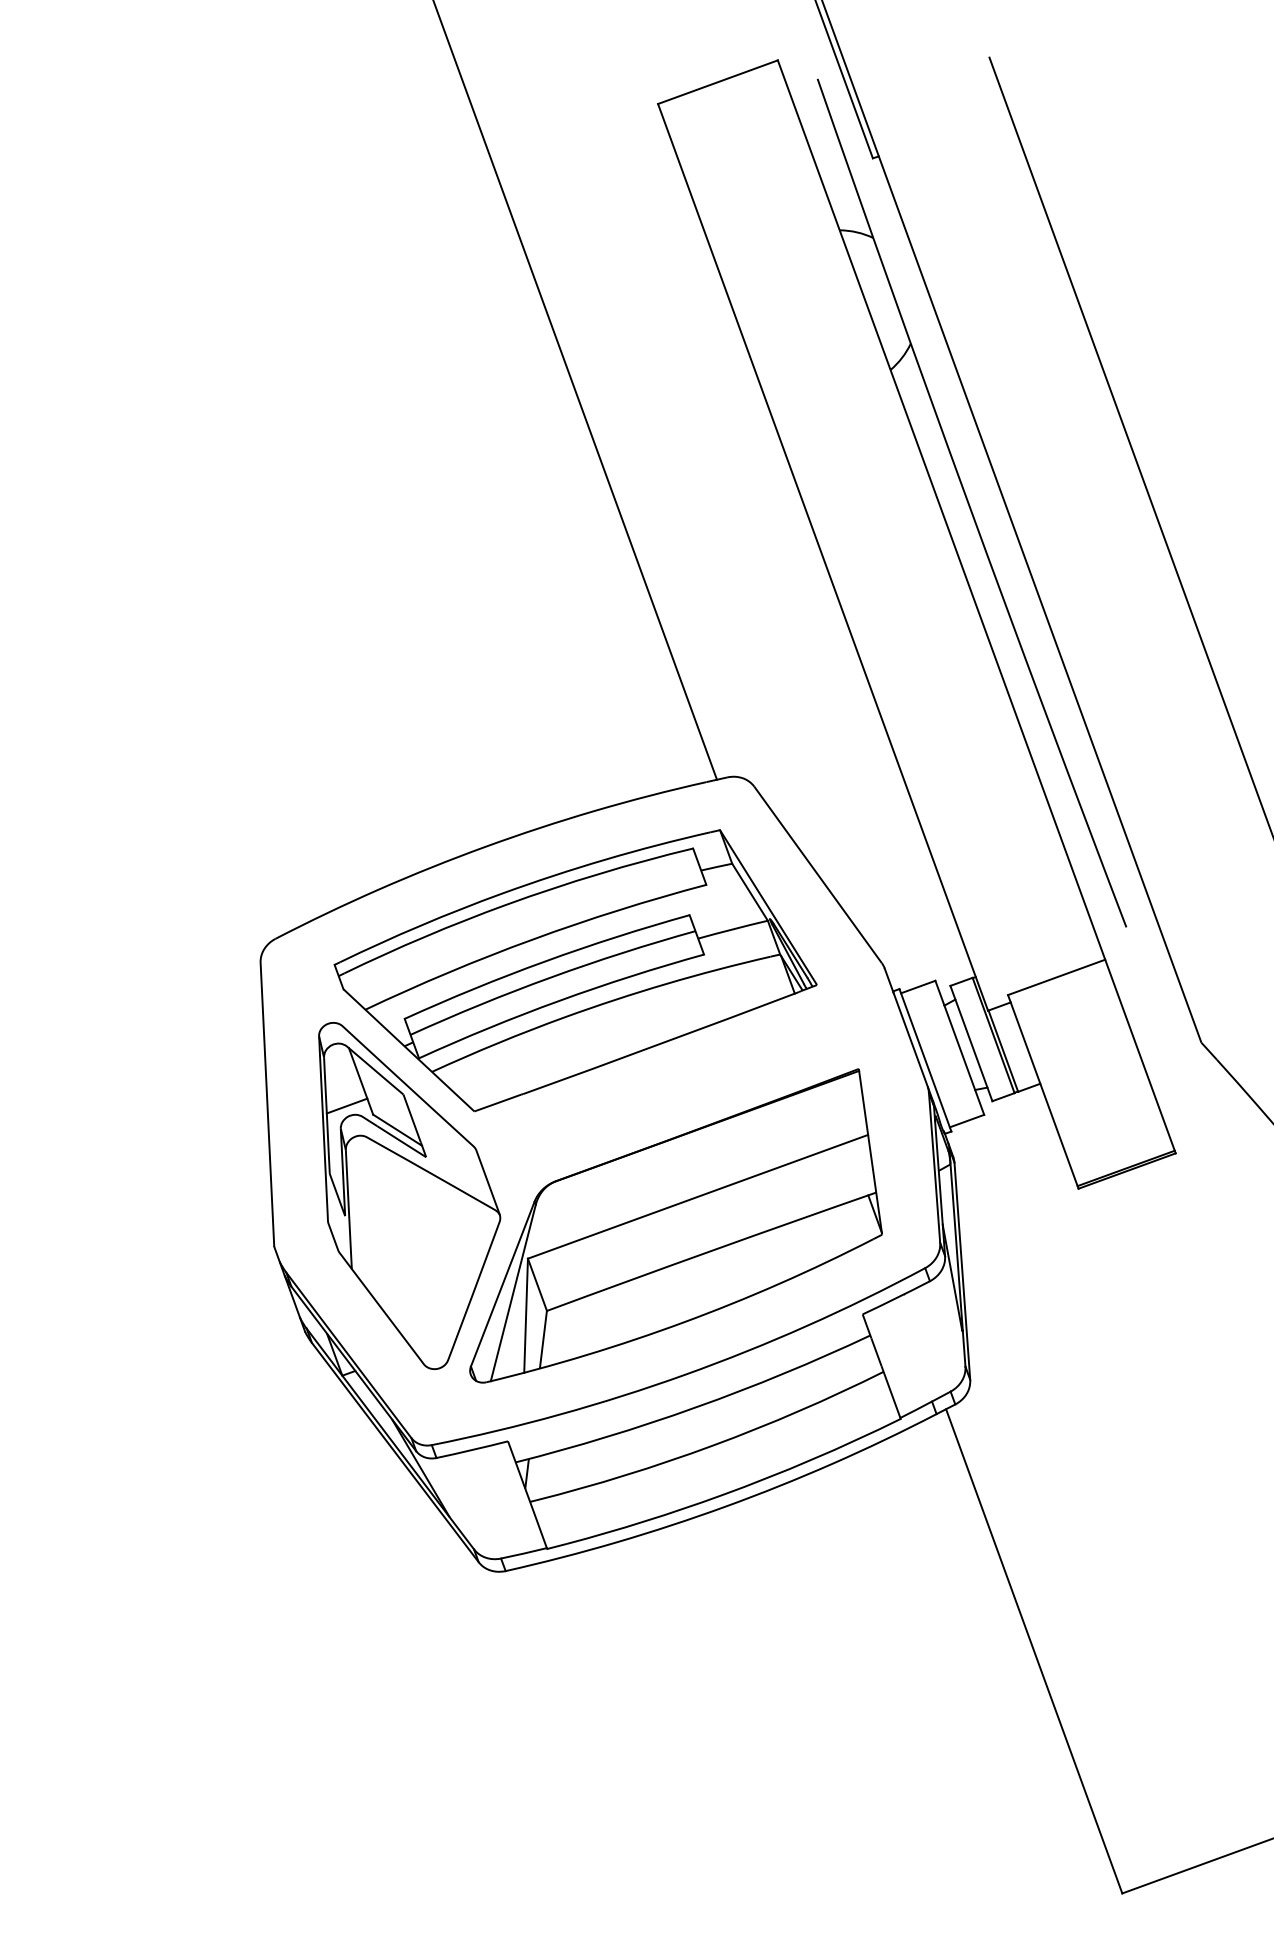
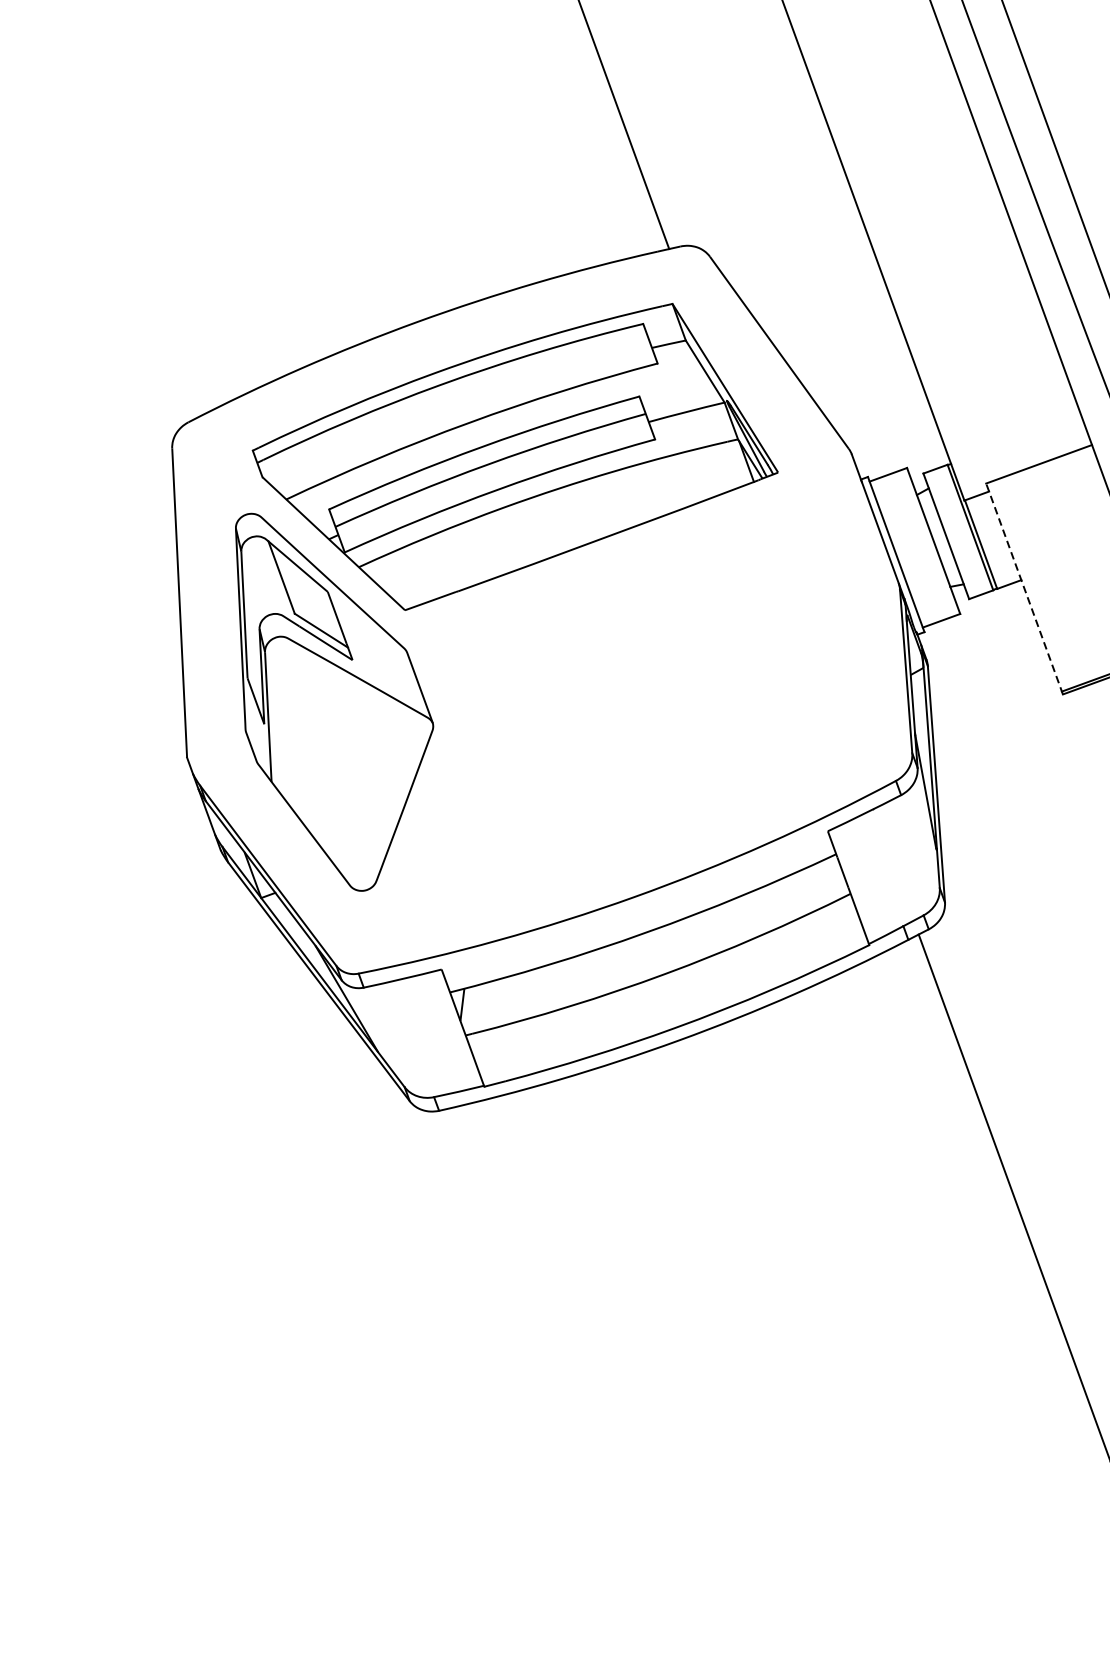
line: (1043, 1091) -> (1024, 588), solid -> dashed
line: (346, 1105) -> (265, 603), removed
part: (675, 1225) -> (624, 734), removed

